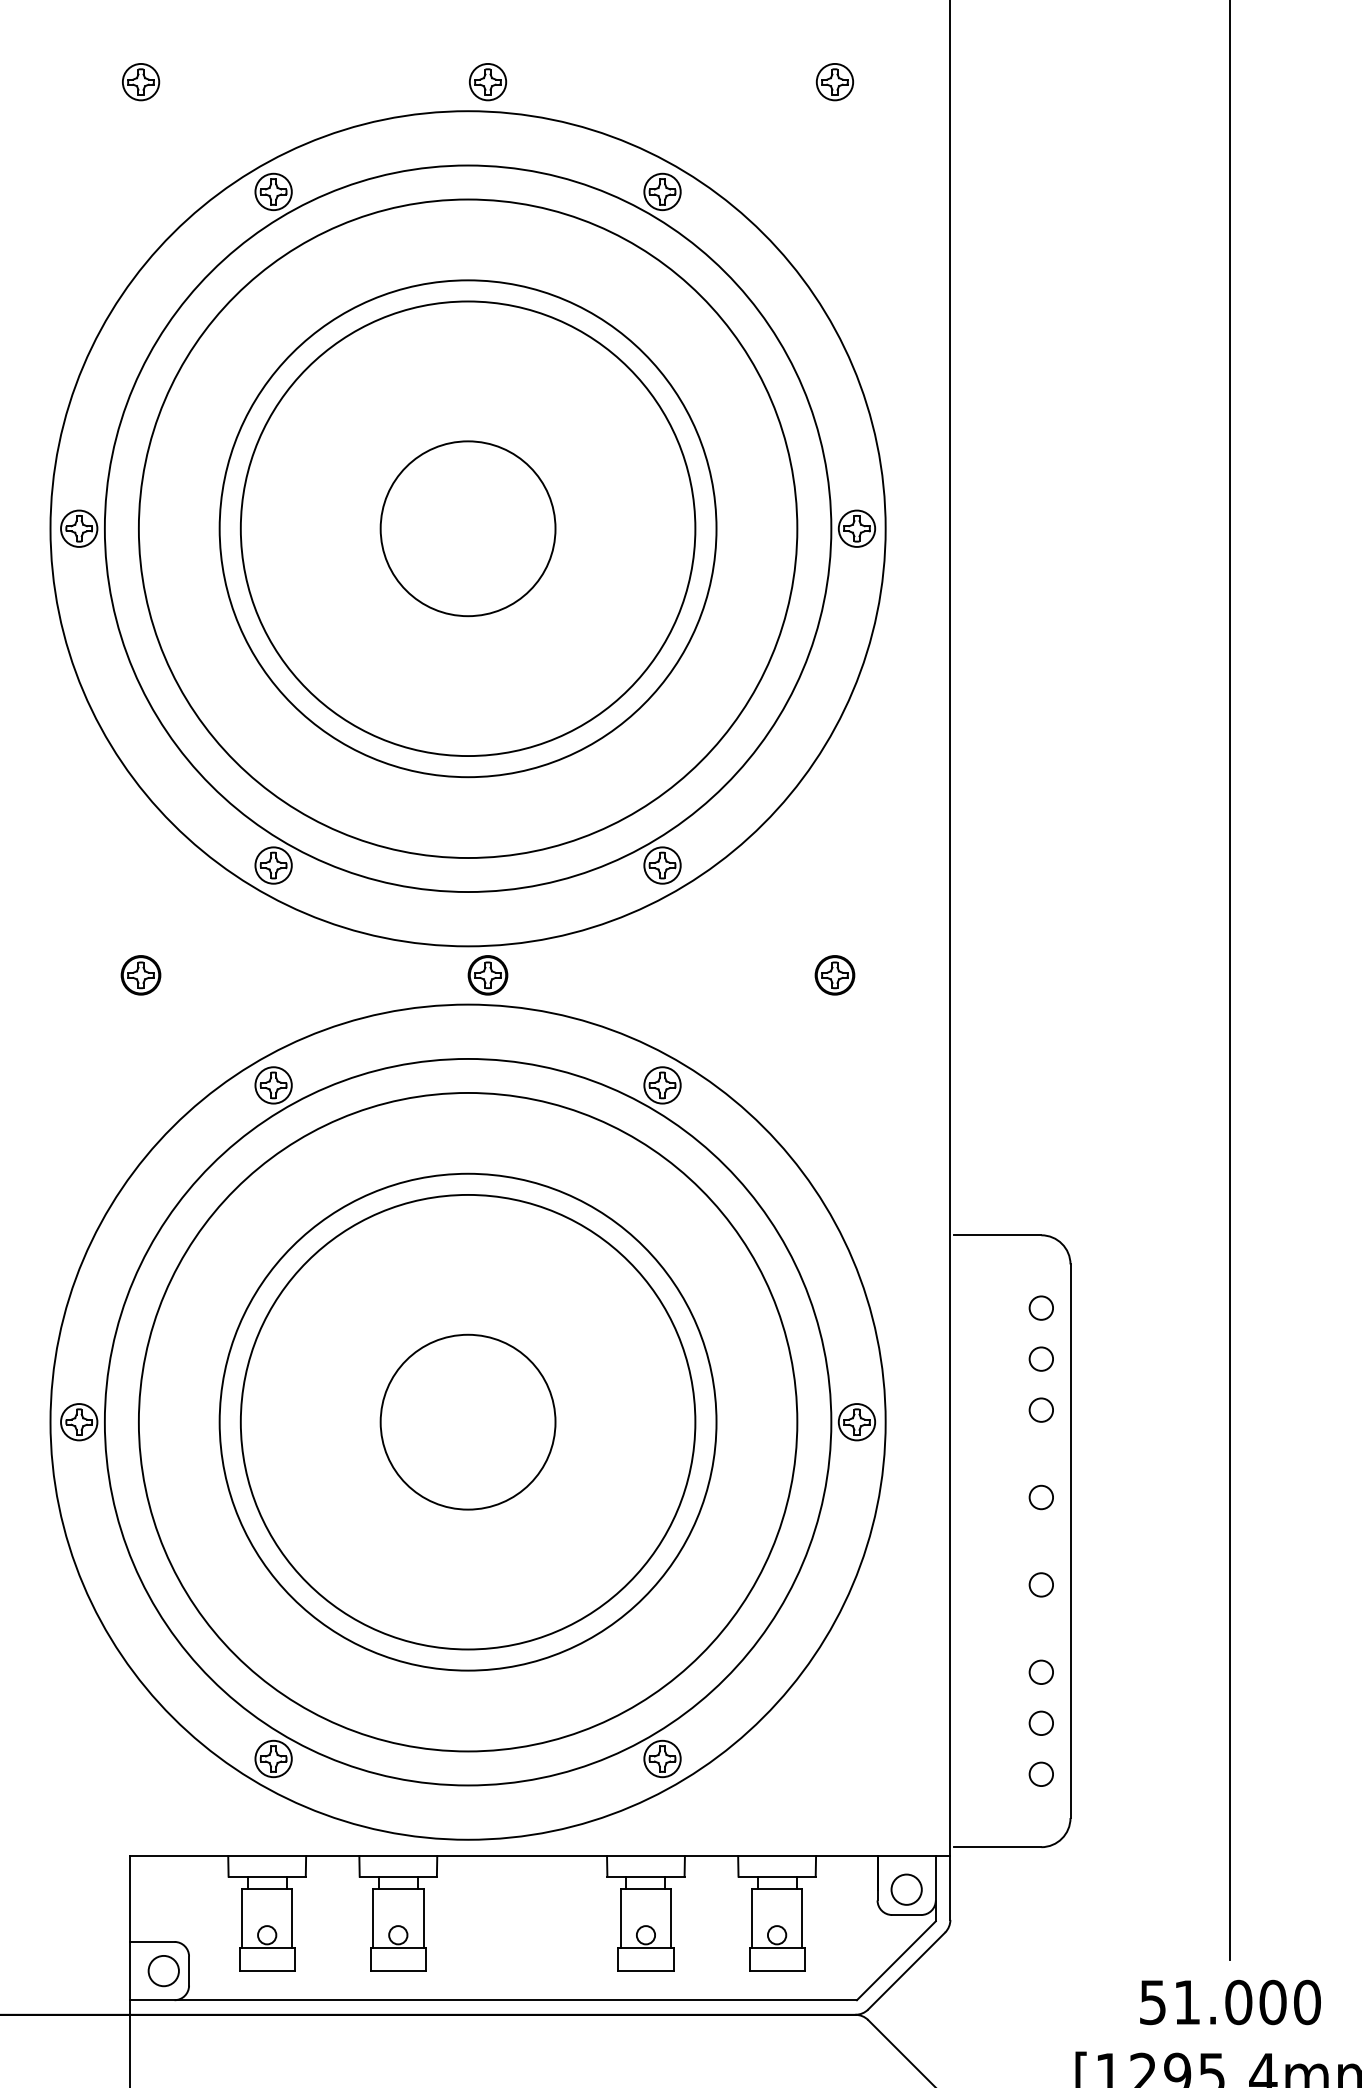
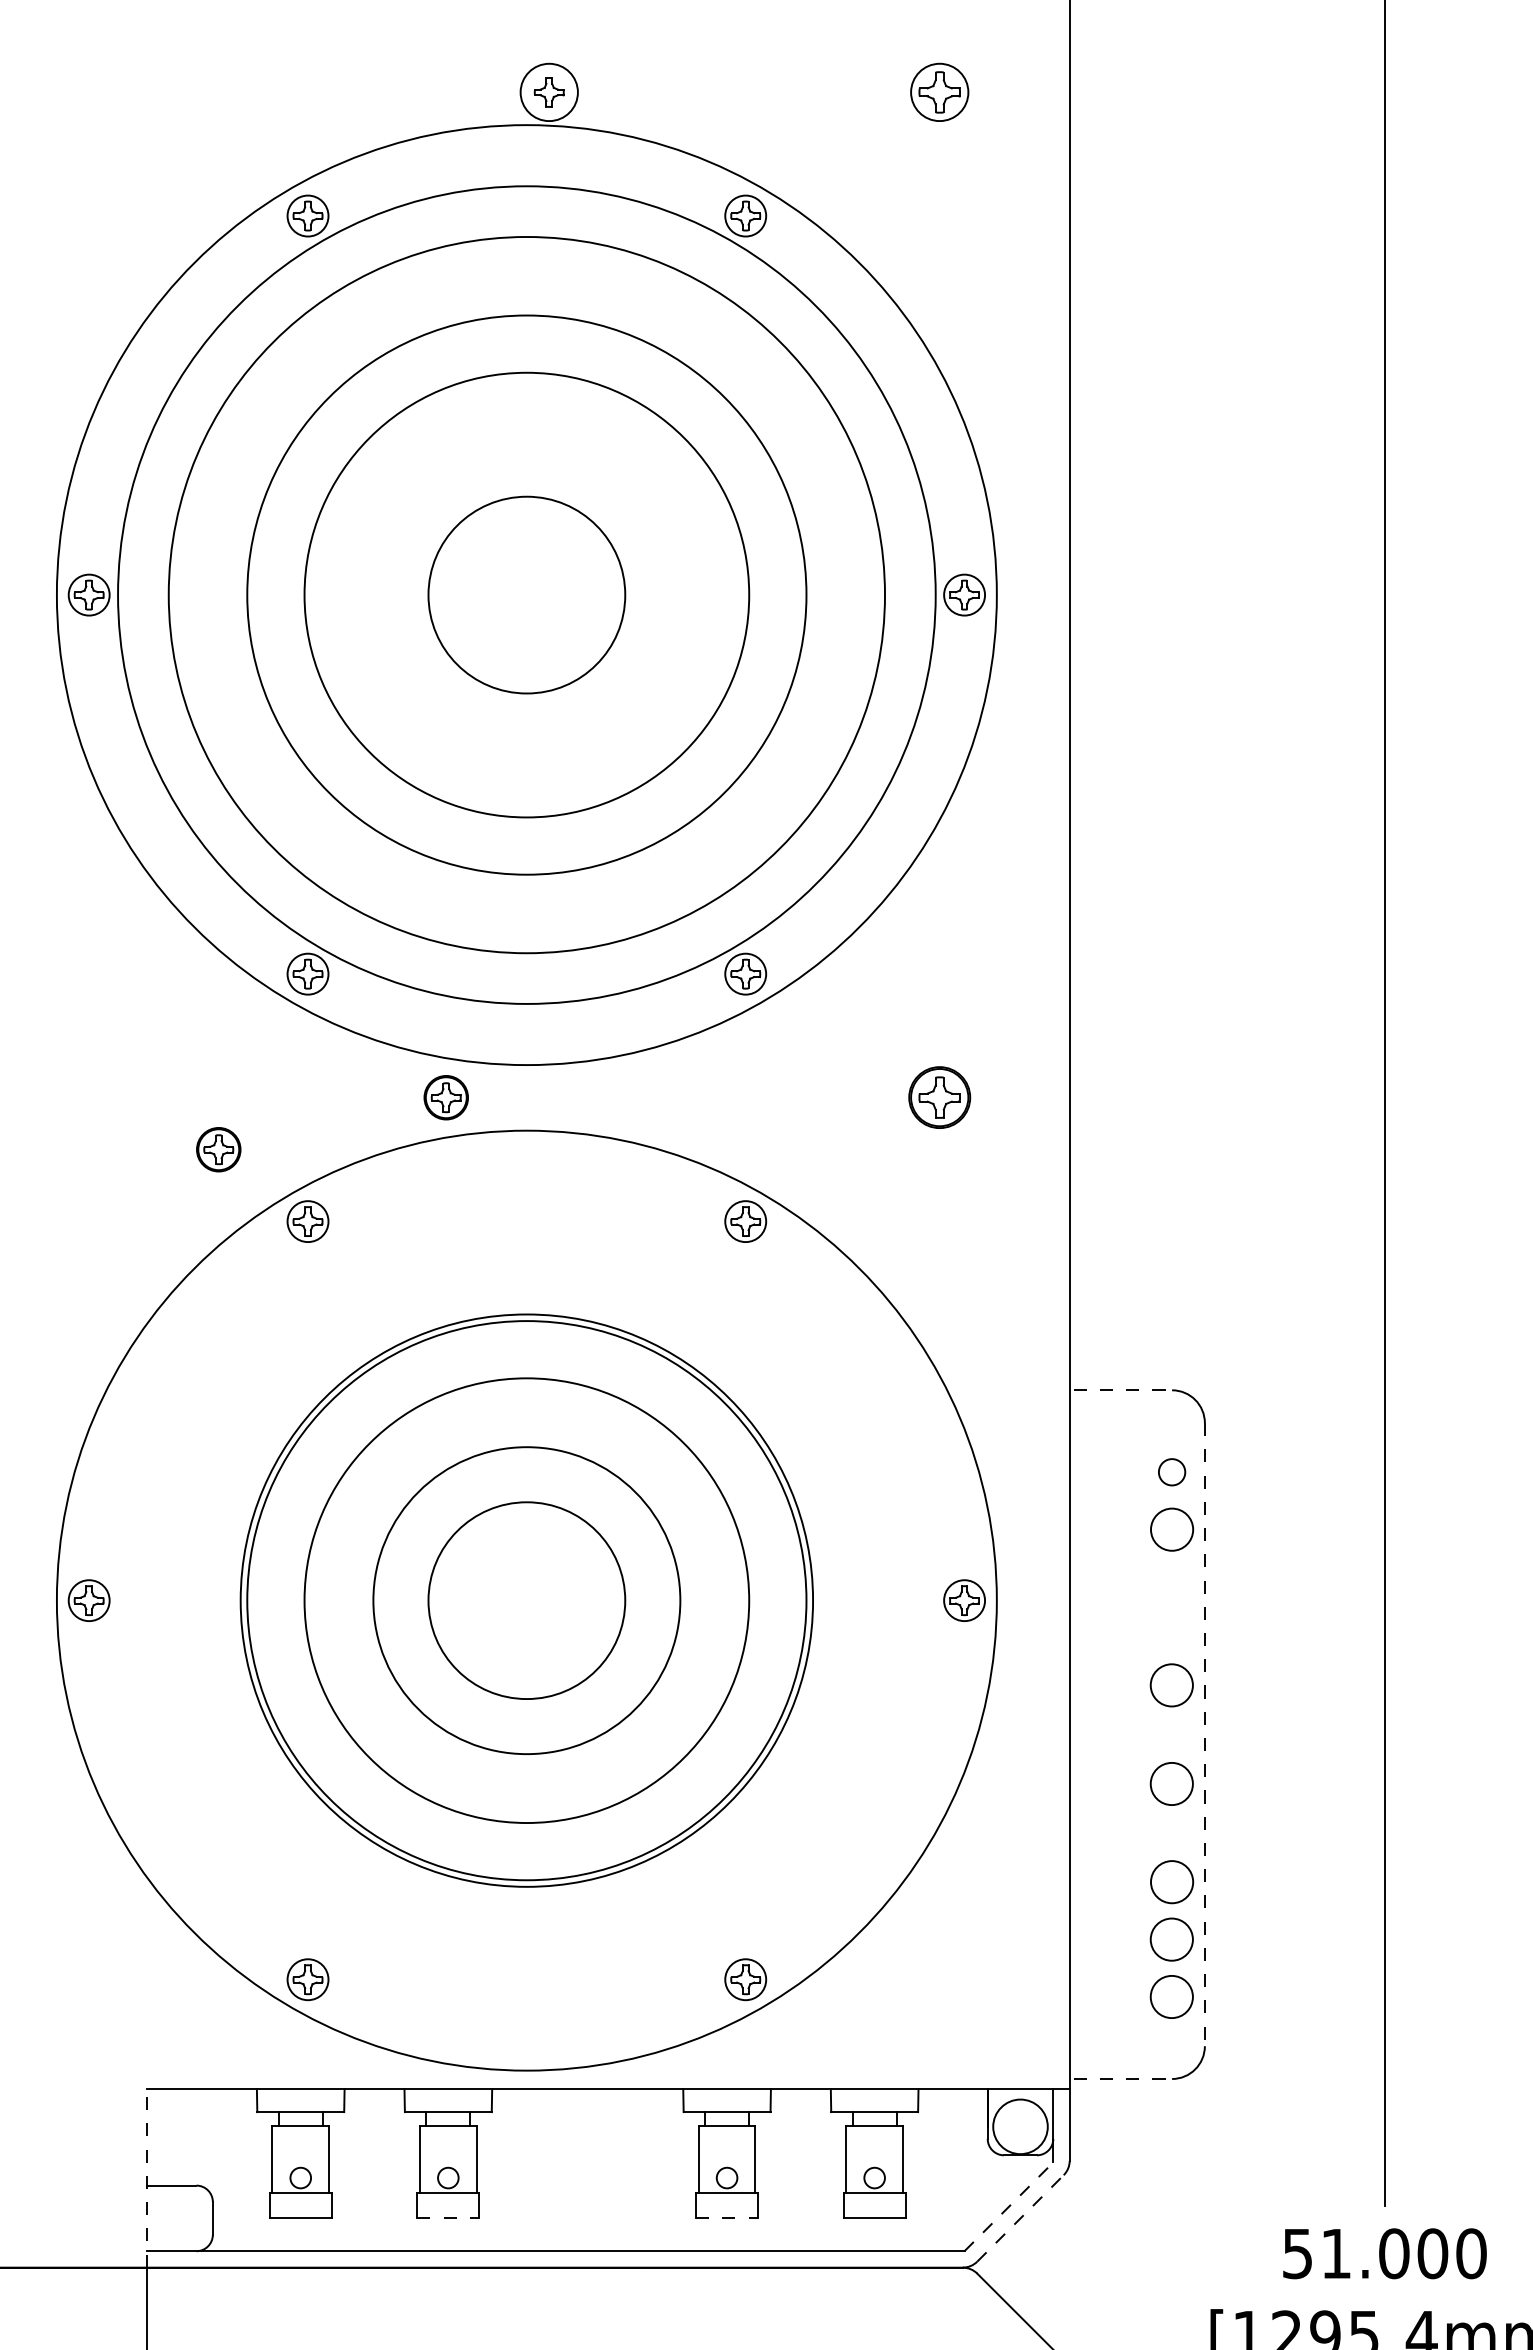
circle: (487, 81) -> (548, 91), size x1.4
part: (140, 82) -> (158, 92), removed
part: (834, 82) -> (939, 92), size x1.4
circle: (467, 528) -> (526, 594), size x0.6
circle: (467, 528) -> (526, 594), size x1.4
part: (140, 975) -> (218, 1149), moved
part: (487, 975) -> (445, 1097), moved
part: (834, 975) -> (939, 1097), size x1.4
line: (998, 1235) -> (1123, 1390), solid -> dashed
circle: (1040, 1358) -> (1171, 1529), size x1.6
circle: (1041, 1410) -> (1172, 1587), removed
circle: (467, 1422) -> (526, 1600), size x0.6
circle: (467, 1422) -> (526, 1600), size x0.6
circle: (467, 1422) -> (526, 1600), size x0.7
circle: (1041, 1497) -> (1172, 1685), size x1.6
line: (1070, 1541) -> (1204, 1734), solid -> dashed
circle: (1041, 1584) -> (1172, 1783), size x1.6
circle: (1040, 1672) -> (1171, 1882), size x1.6
circle: (1041, 1723) -> (1172, 1939), size x1.6
circle: (1041, 1773) -> (1172, 1996), size x1.6
line: (998, 1846) -> (1123, 2078), solid -> dashed
circle: (906, 1889) -> (1020, 2126), size x1.6
line: (130, 1934) -> (146, 2177), solid -> dashed
line: (896, 1960) -> (1008, 2206), solid -> dashed
circle: (163, 1971) -> (184, 2218), removed
line: (398, 1971) -> (448, 2218), solid -> dashed
line: (646, 1971) -> (727, 2218), solid -> dashed
line: (906, 1971) -> (1020, 2218), solid -> dashed

